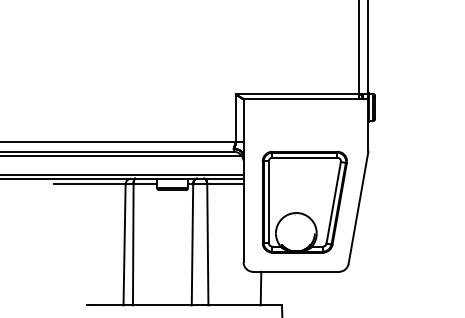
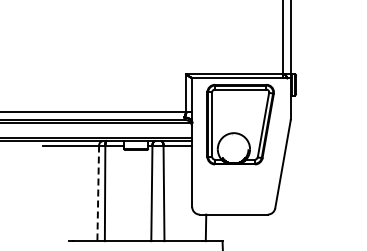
part: (304, 202) -> (240, 124), moved
line: (124, 245) -> (98, 193), solid -> dashed

